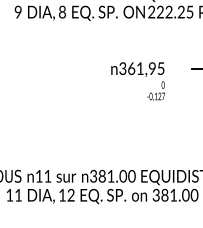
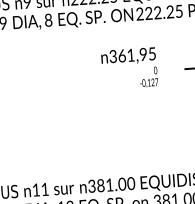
text: (137, 81) -> (129, 68), moved

